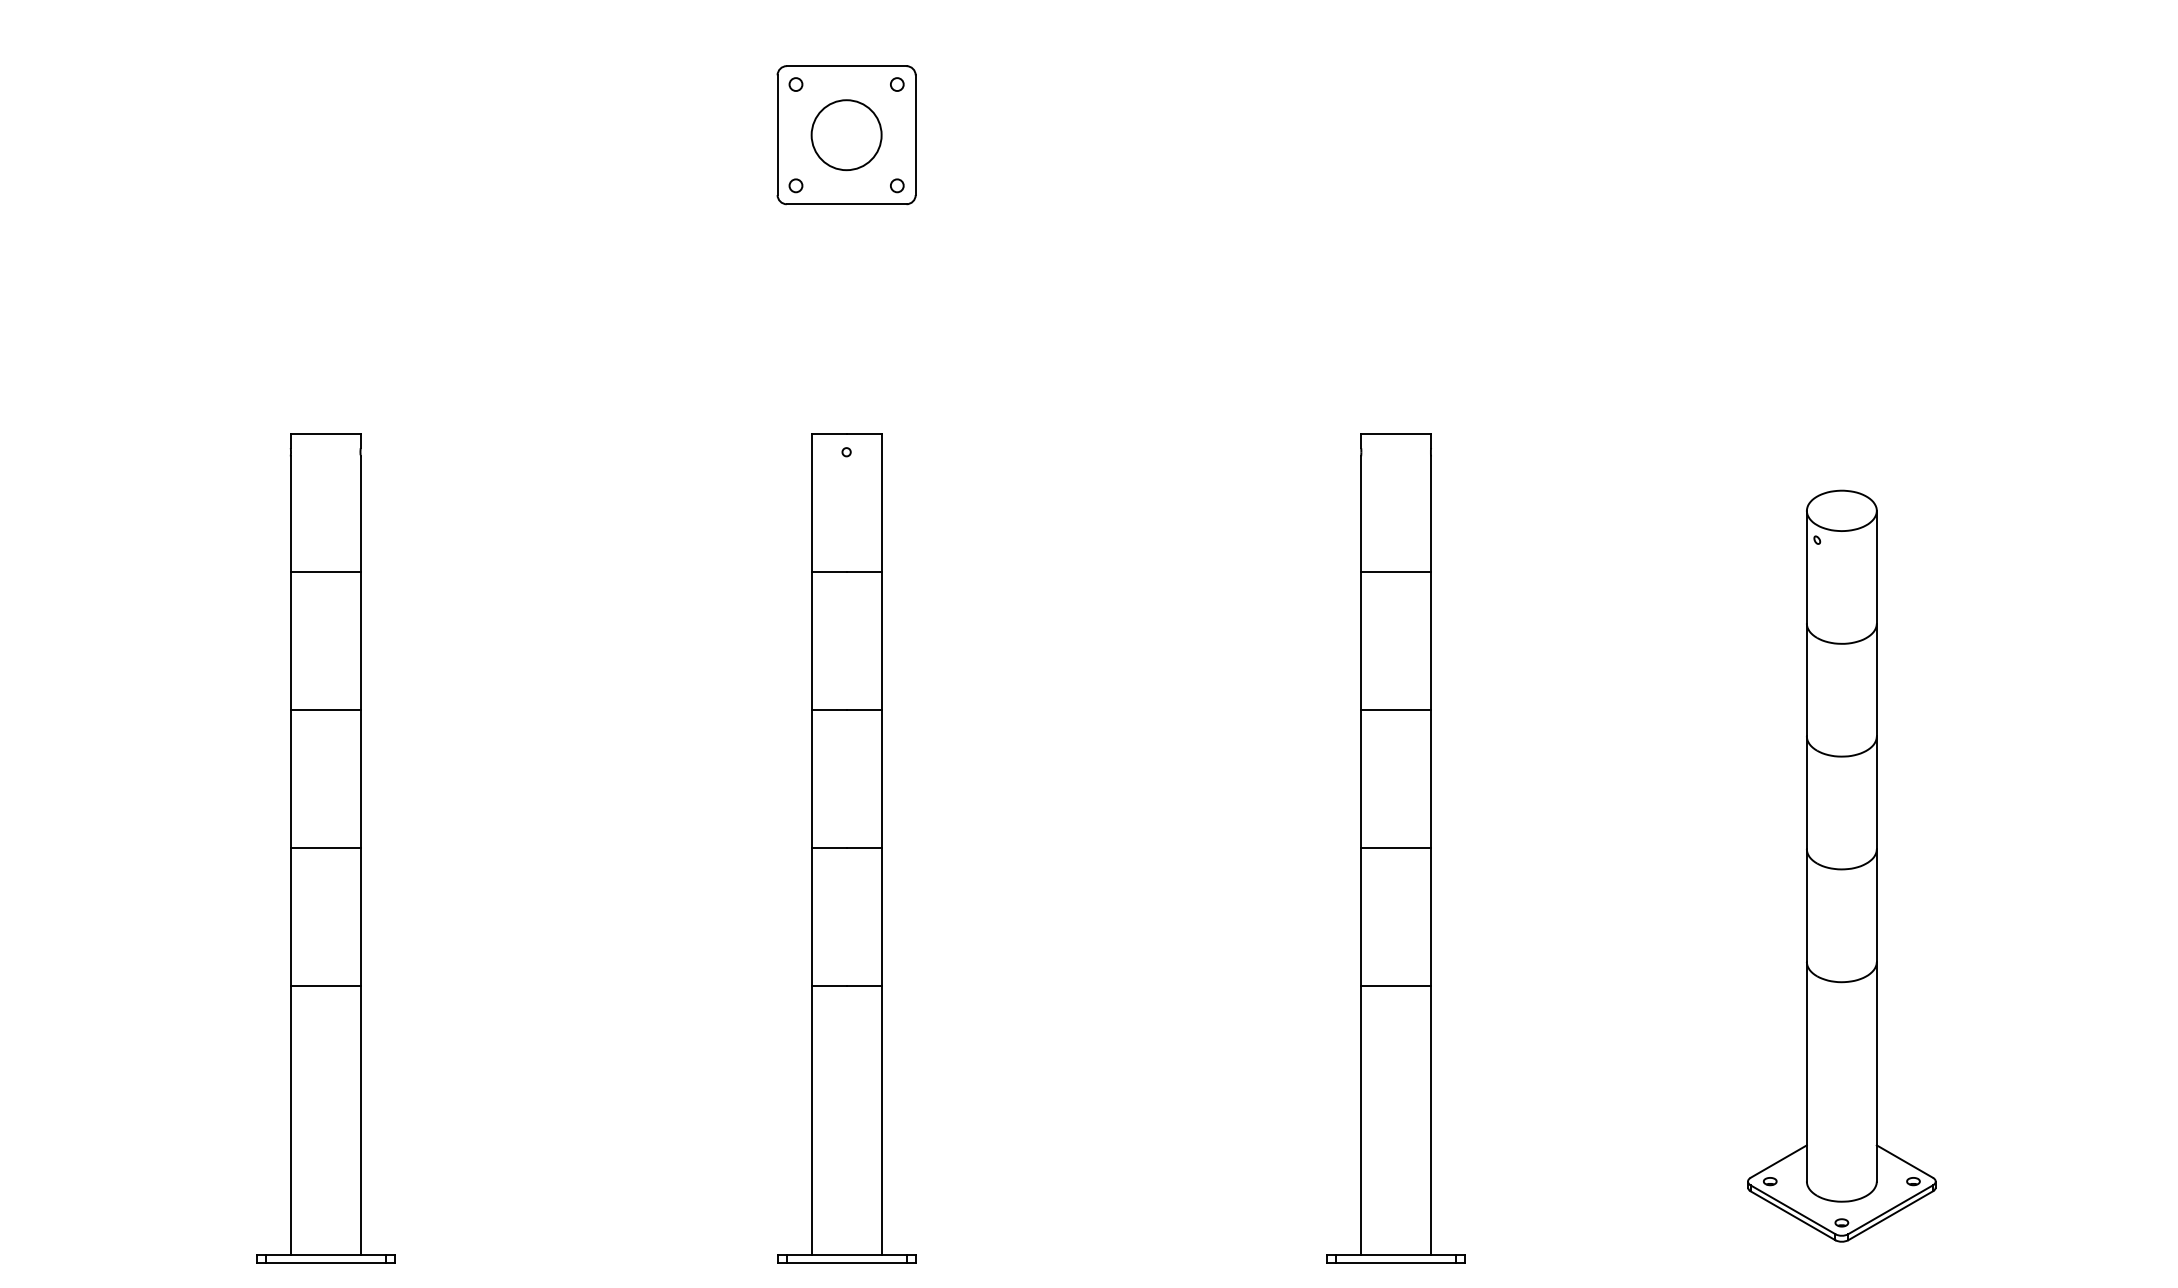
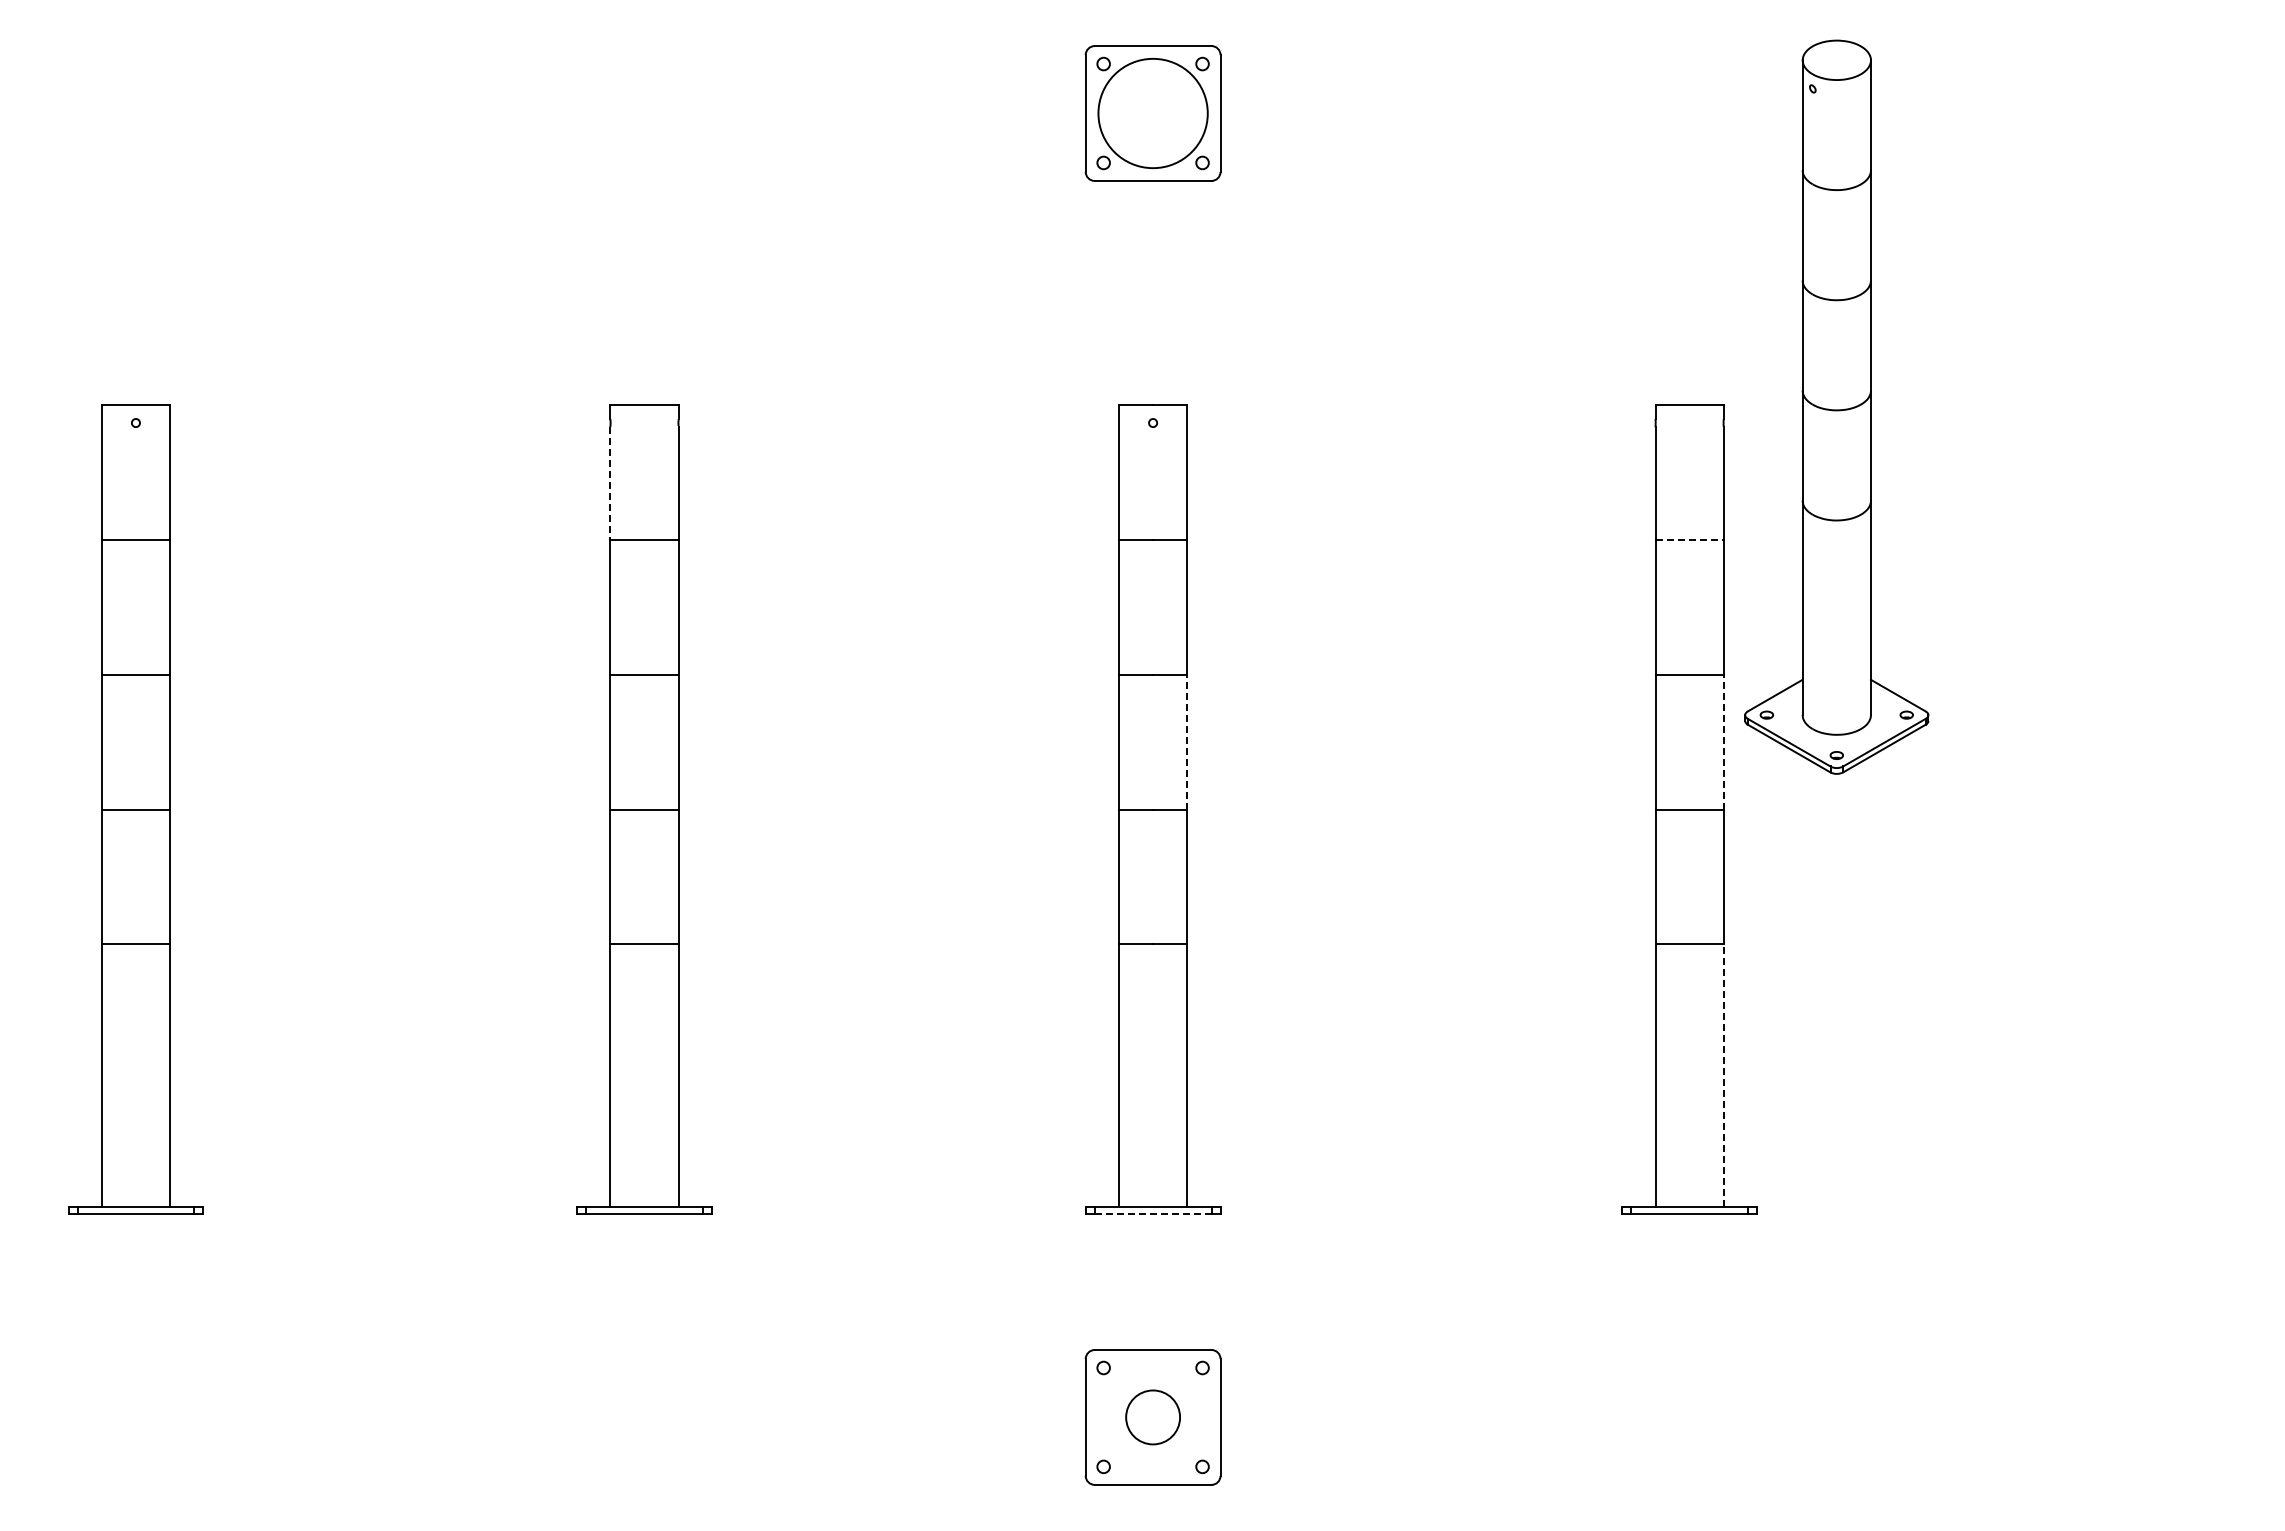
circle: (846, 135) -> (1152, 113), size x1.6
line: (290, 515) -> (610, 484), solid -> dashed
line: (1397, 571) -> (1690, 539), solid -> dashed
line: (881, 778) -> (1187, 741), solid -> dashed
line: (1430, 778) -> (1723, 741), solid -> dashed
part: (1841, 865) -> (1836, 406), moved
line: (1430, 1120) -> (1723, 1075), solid -> dashed
line: (847, 1262) -> (1153, 1214), solid -> dashed

